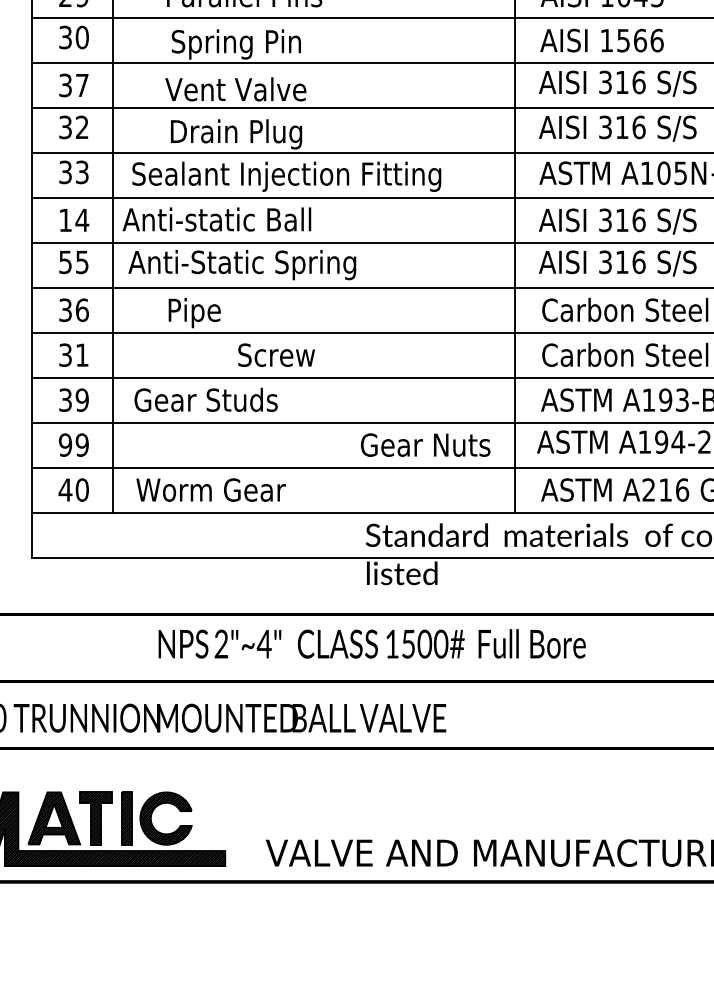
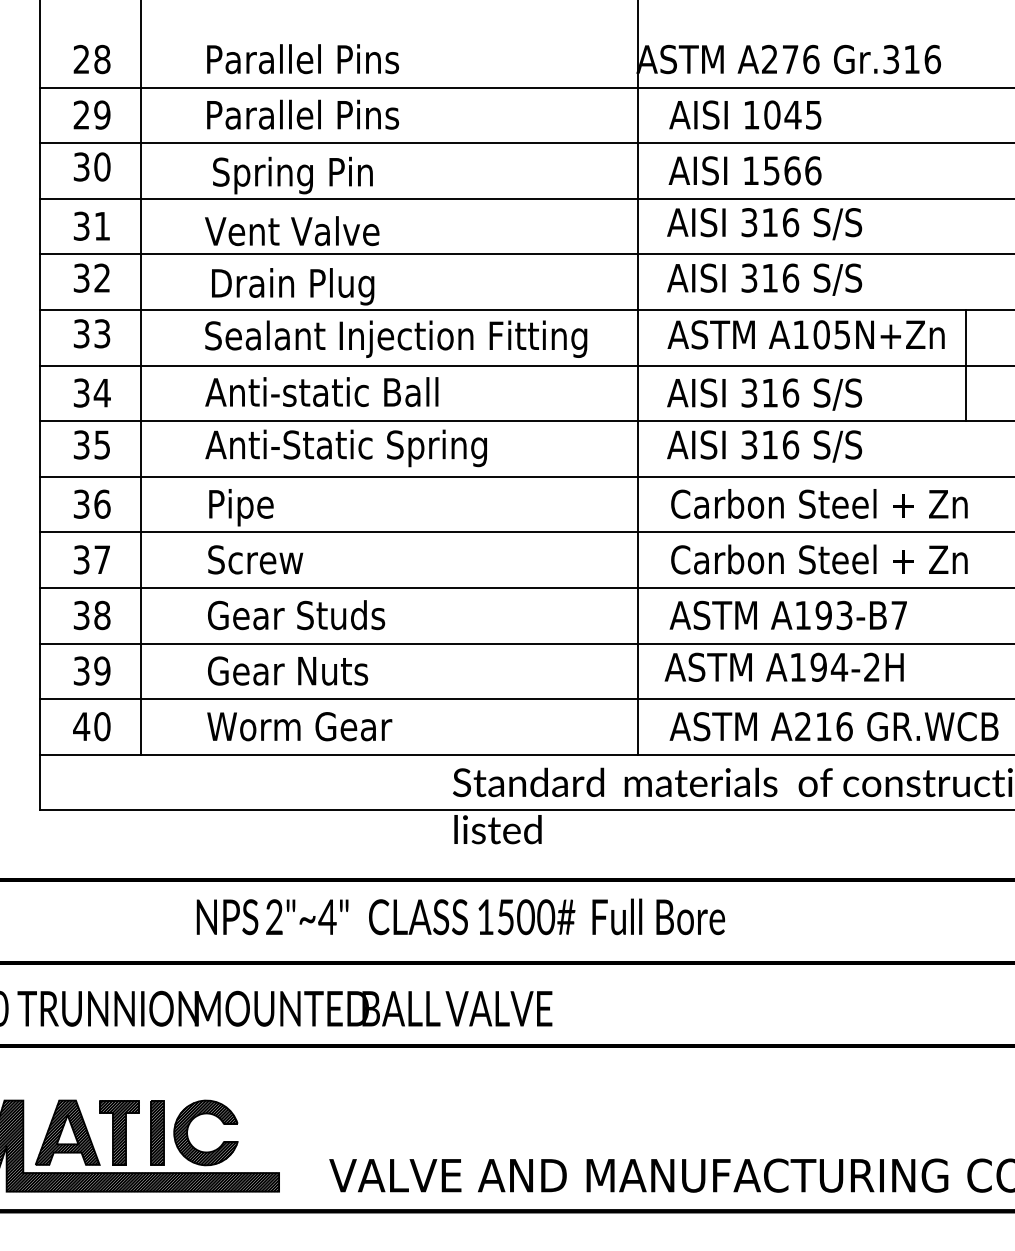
text: (81, 85) -> (101, 226), 37 -> 31
text: (286, 176) -> (396, 338), moved
text: (65, 219) -> (81, 392), 14 -> 34
text: (216, 219) -> (321, 391), moved
text: (65, 261) -> (81, 444), 55 -> 35
text: (241, 265) -> (345, 448), moved
text: (81, 354) -> (101, 559), 31 -> 37
text: (276, 354) -> (255, 559), moved
text: (82, 400) -> (102, 615), 39 -> 38
text: (206, 400) -> (296, 615), moved
text: (65, 444) -> (81, 670), 99 -> 39
text: (426, 444) -> (288, 670), moved
text: (210, 489) -> (299, 726), moved

